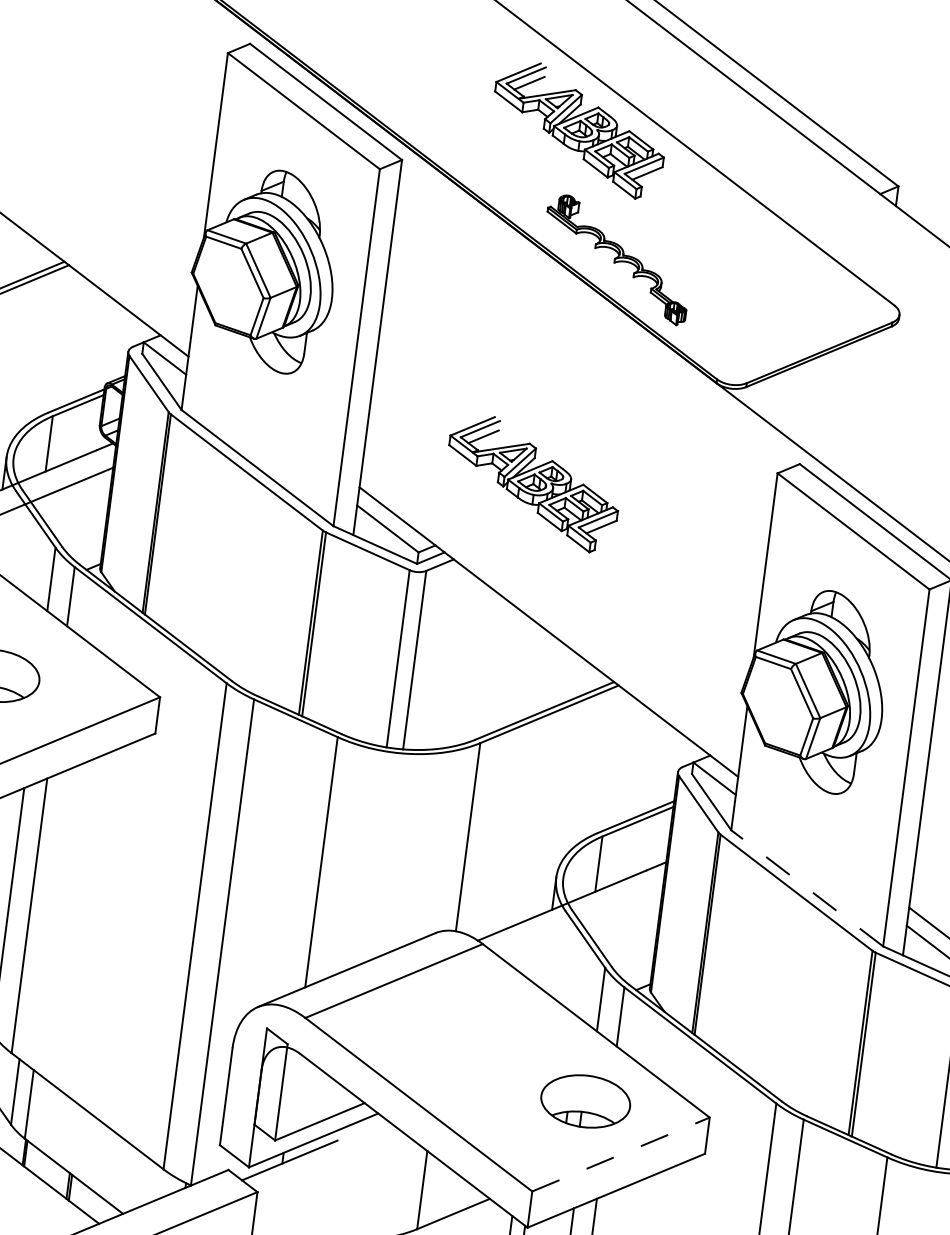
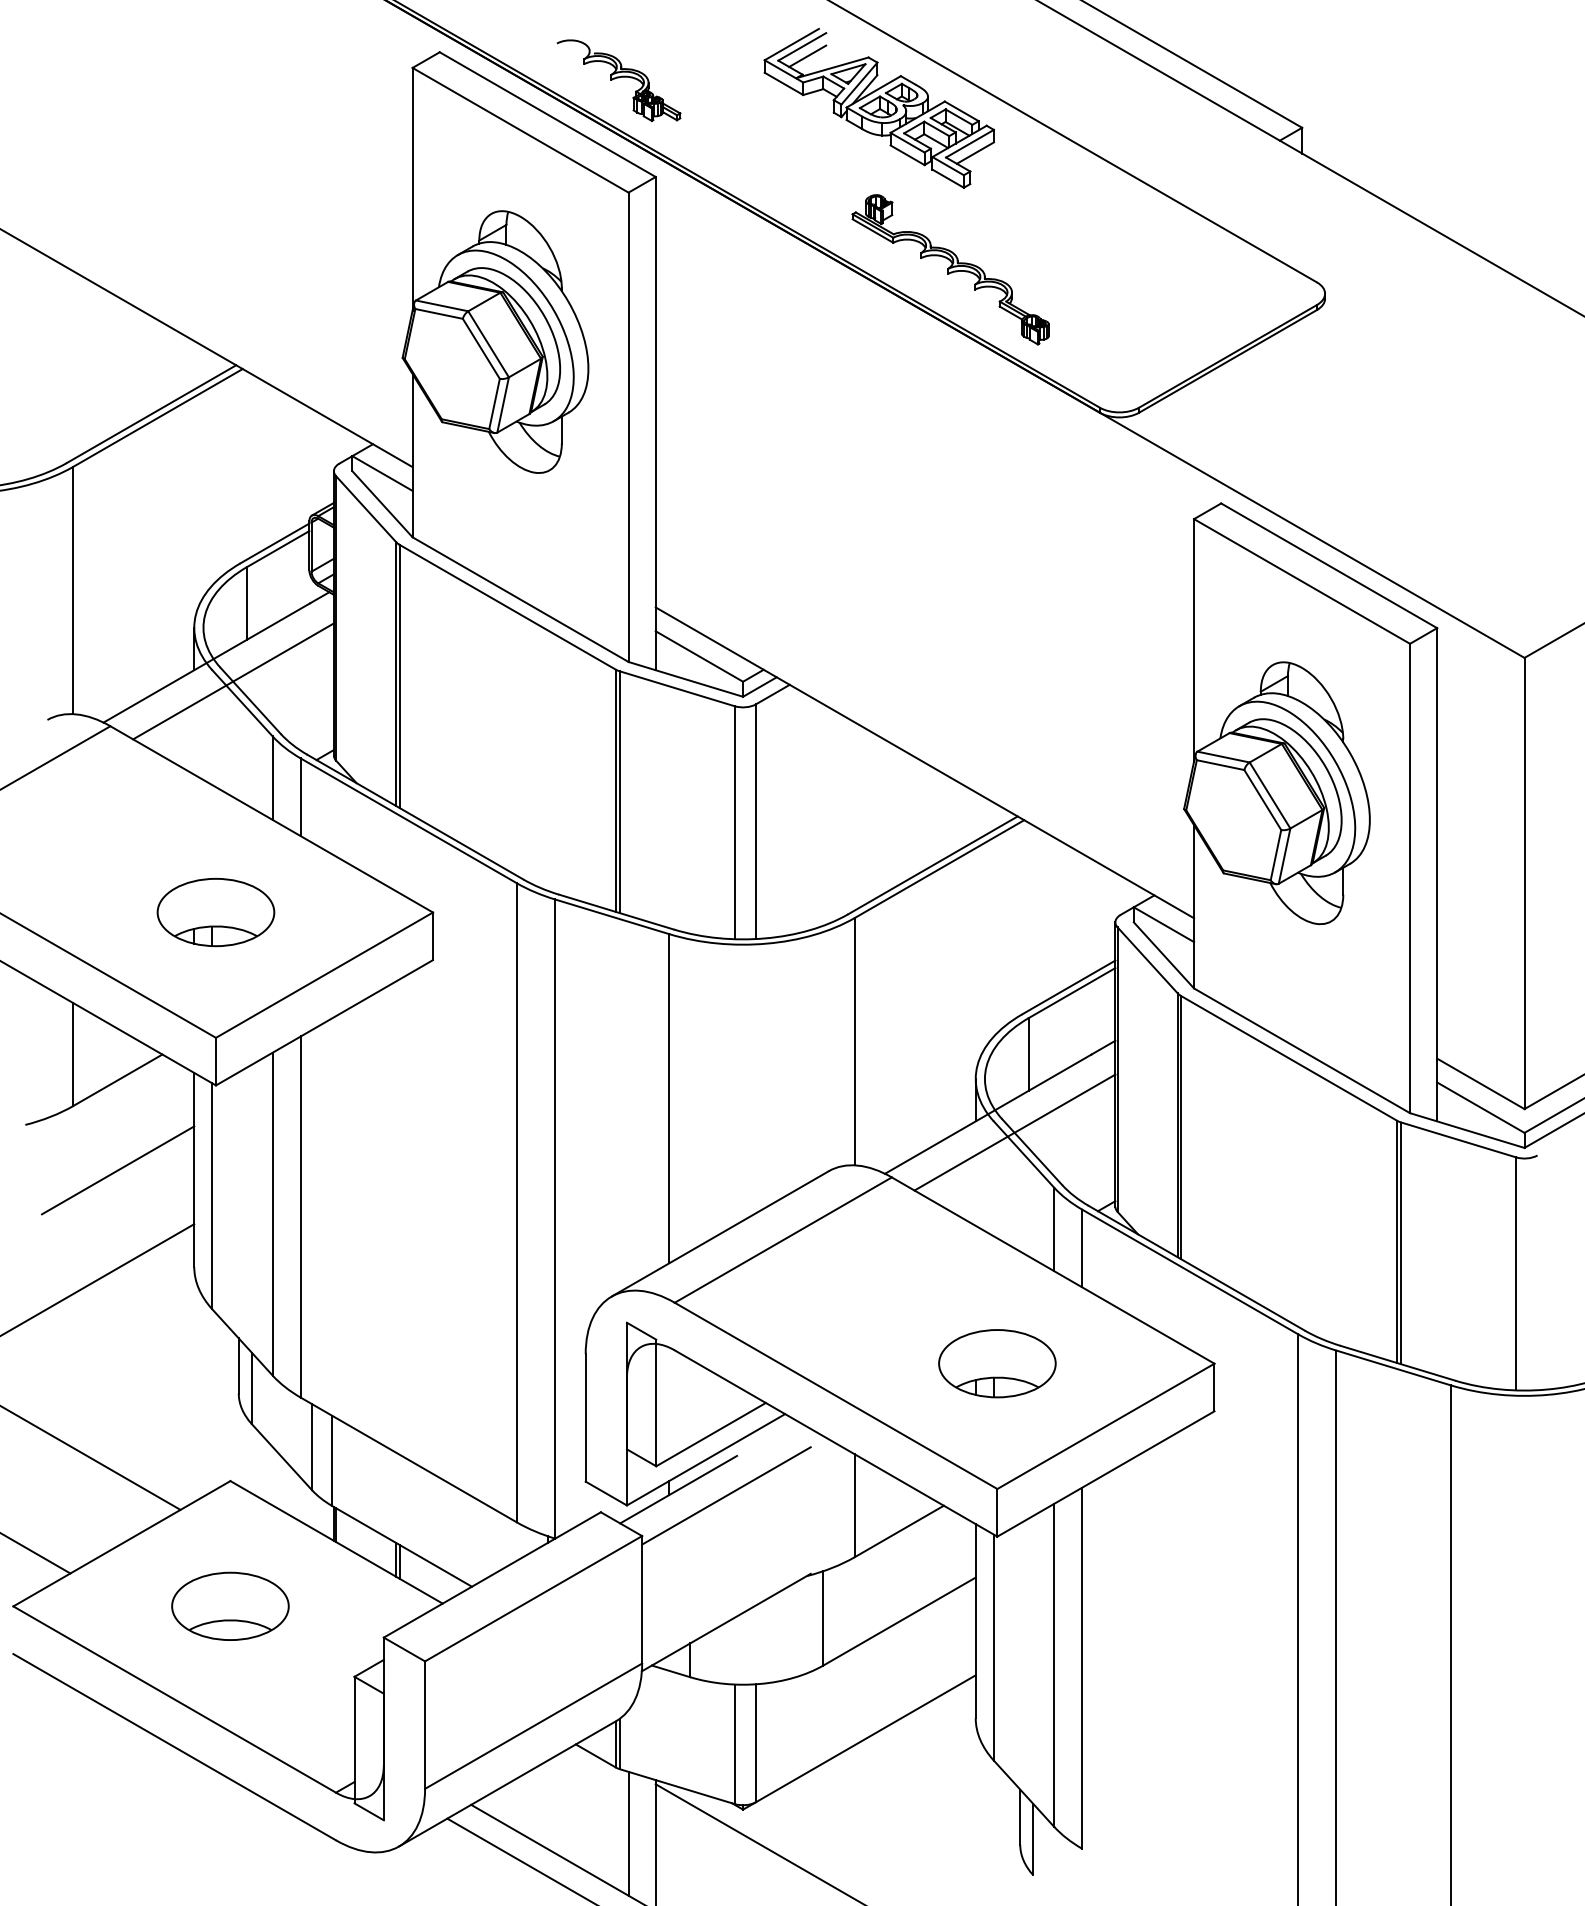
part: (383, 82) -> (618, 80), added
part: (532, 482) -> (878, 572), removed
line: (807, 888) -> (1302, 1050), dashed -> solid
line: (580, 922) -> (1014, 1132), added
part: (585, 1101) -> (997, 1363), moved
line: (621, 1154) -> (1106, 1426), dashed -> solid
line: (325, 1169) -> (726, 1495), added

